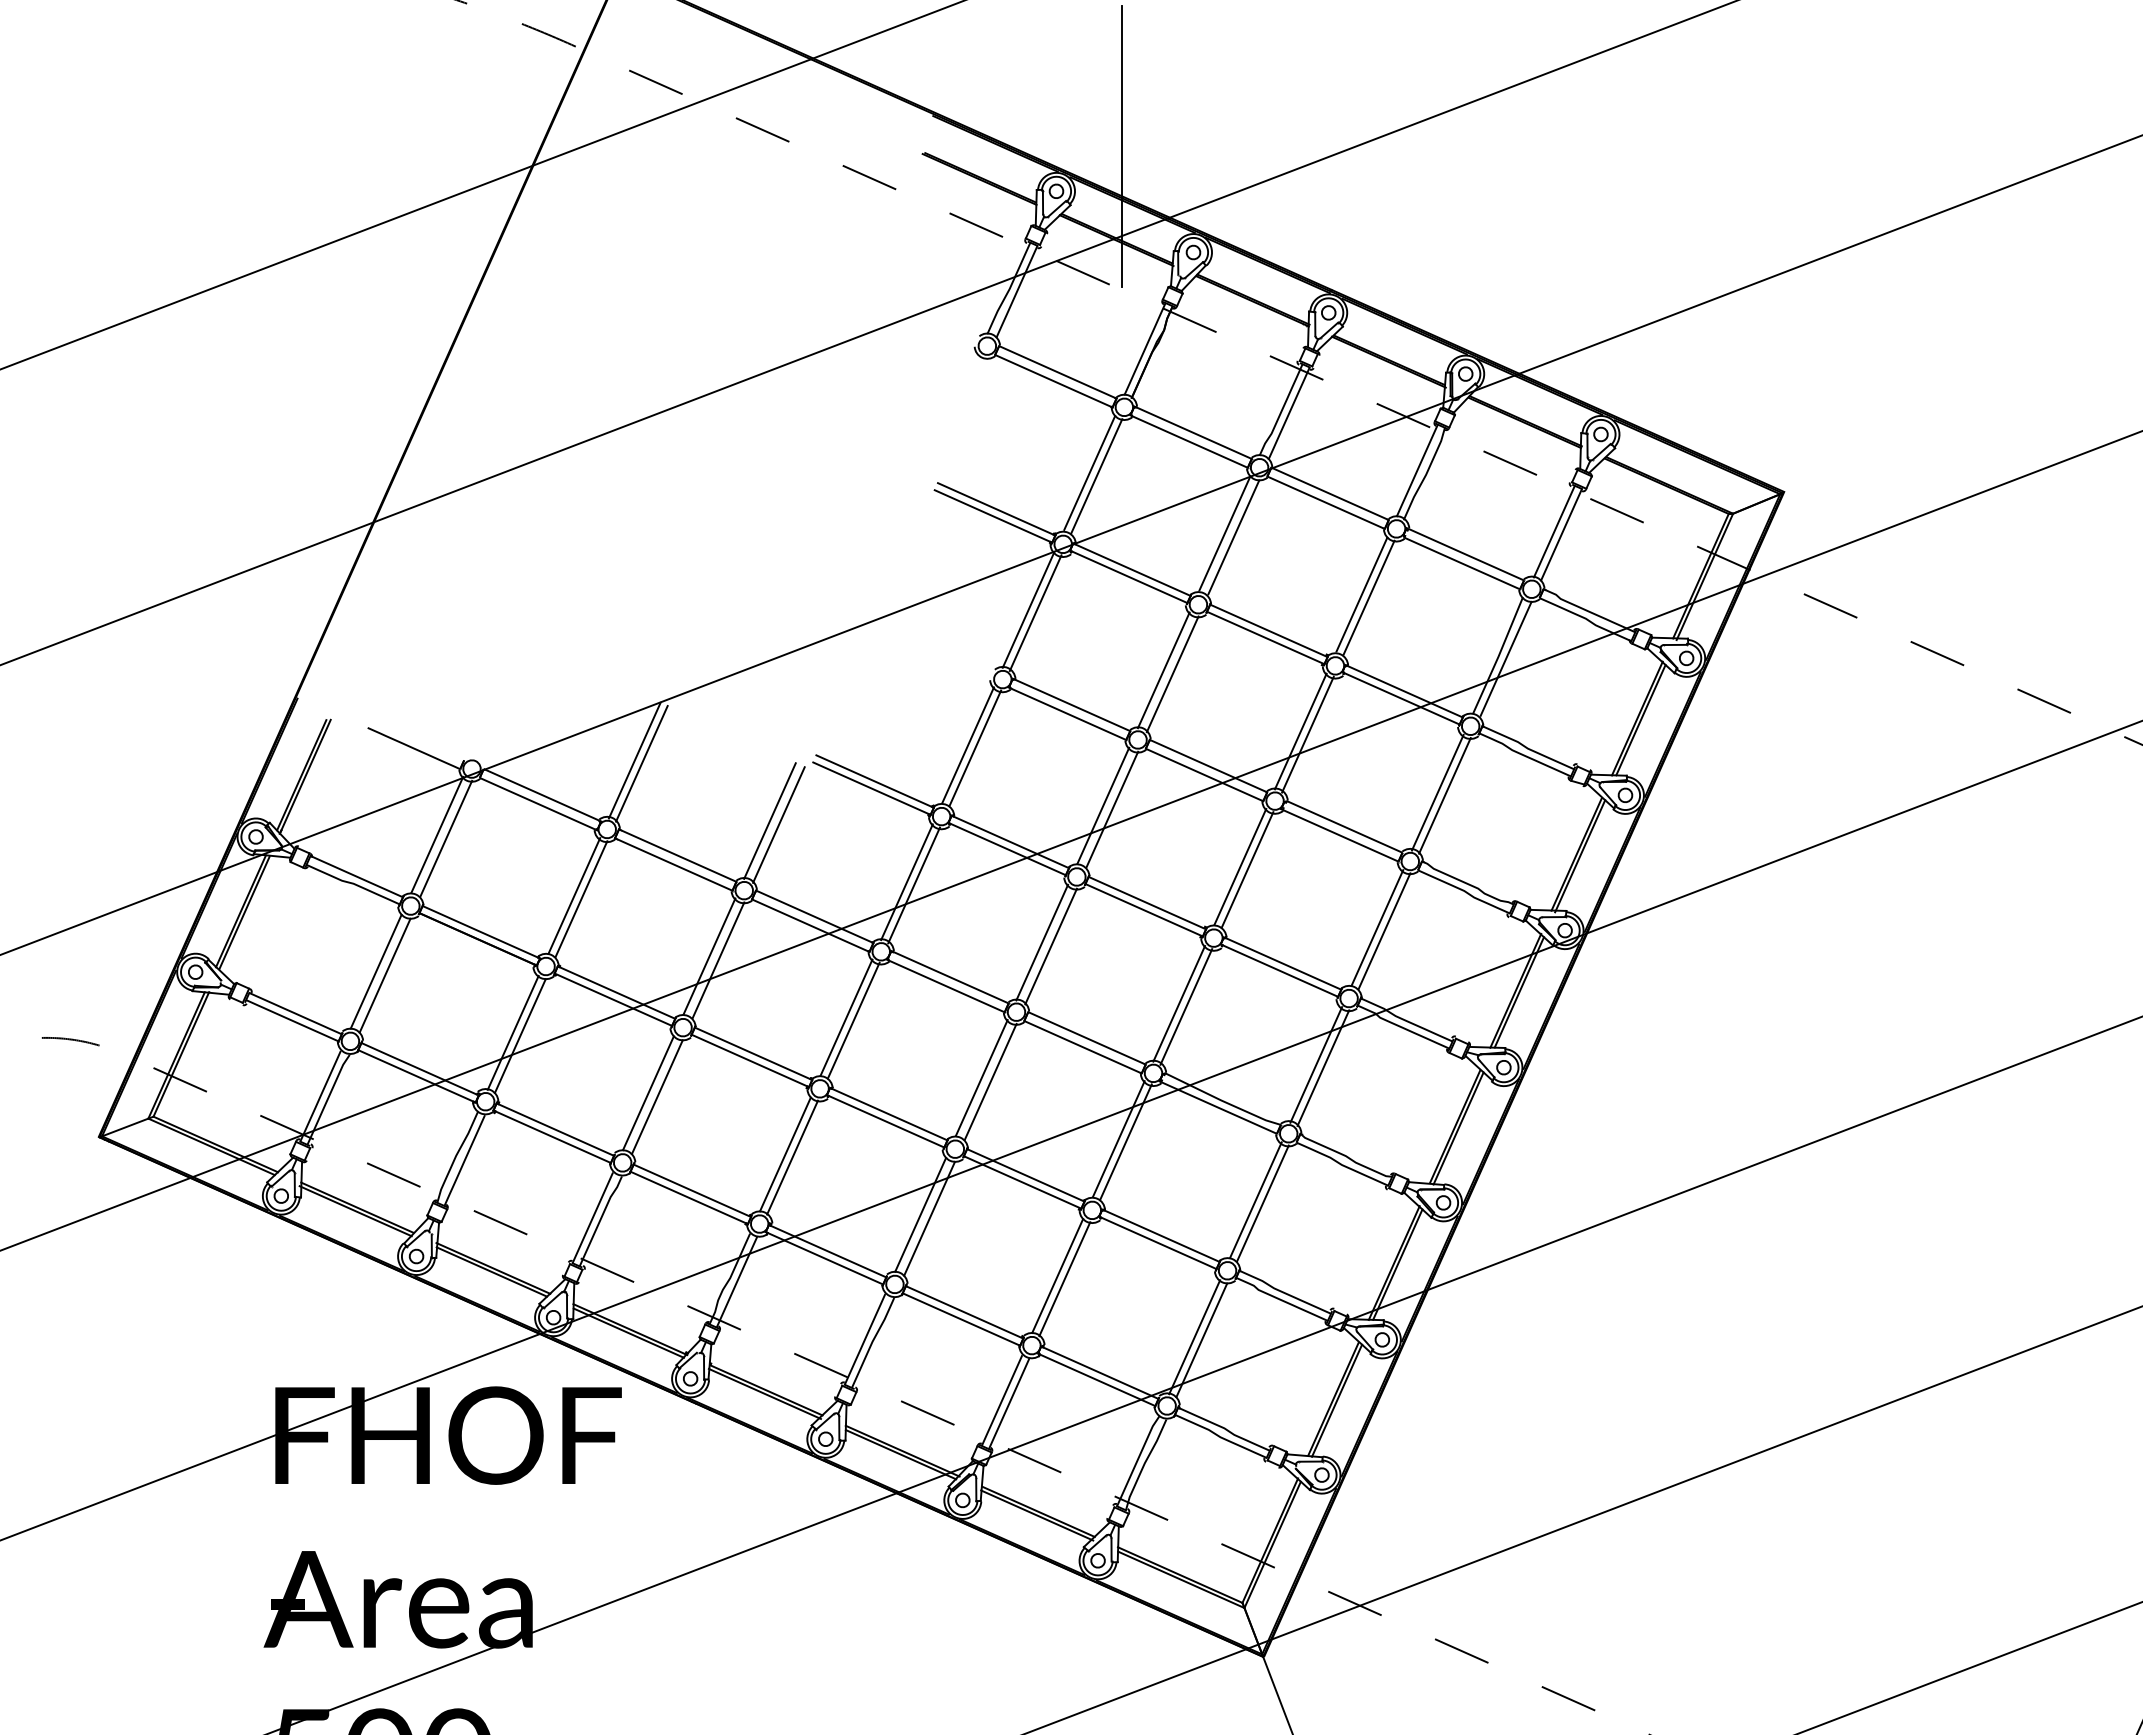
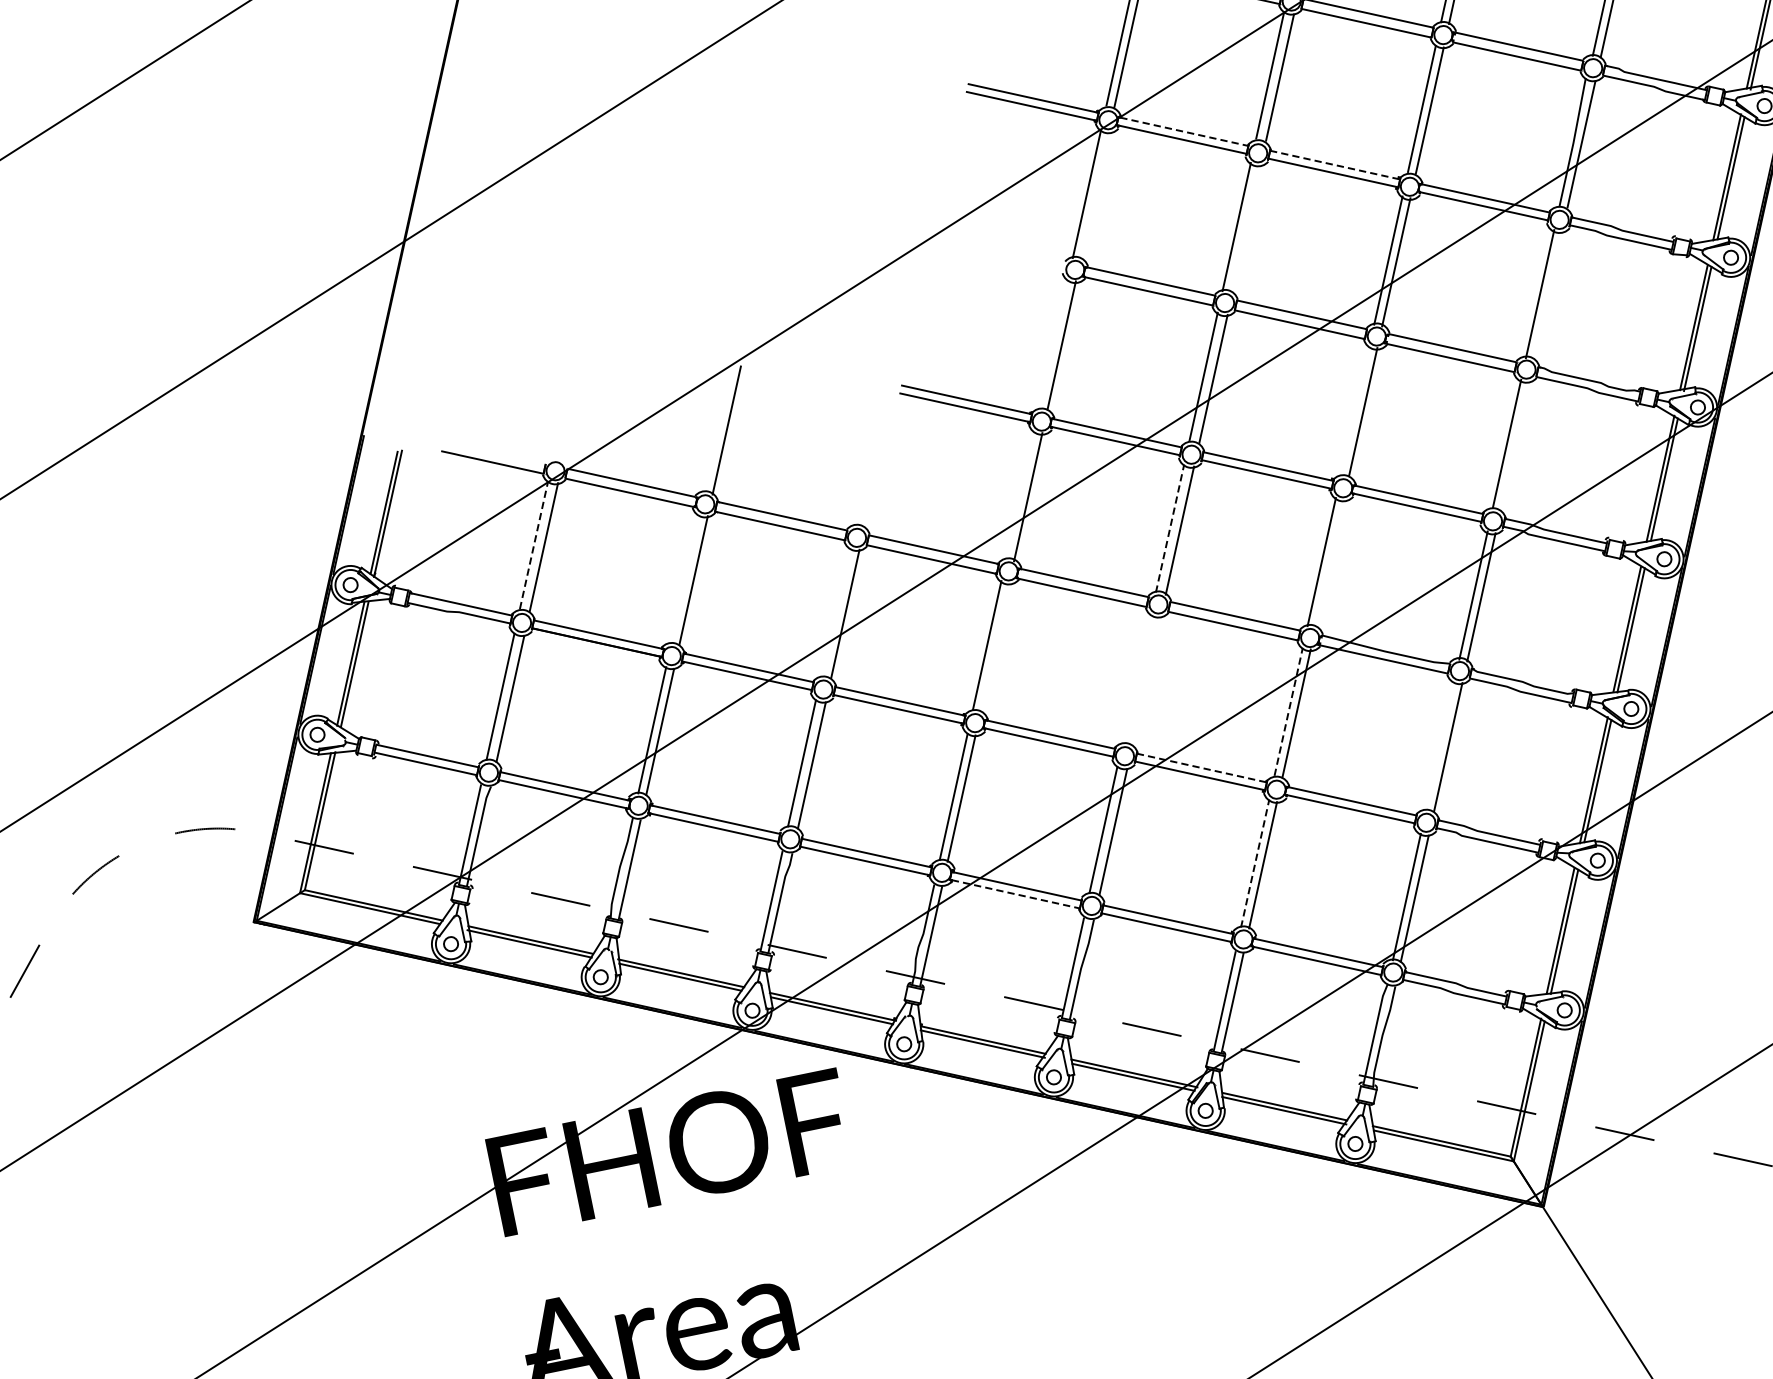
line: (1133, 570) -> (1185, 132), solid -> dashed
line: (1035, 612) -> (1094, 195), removed
line: (1269, 631) -> (1335, 165), solid -> dashed
line: (1172, 674) -> (1246, 229), removed
line: (967, 745) -> (1053, 344), removed
line: (634, 760) -> (718, 428), removed
line: (1444, 795) -> (1547, 295), removed
line: (769, 820) -> (868, 461), removed
line: (778, 824) -> (877, 463), removed
line: (437, 834) -> (534, 544), solid -> dashed
line: (1240, 866) -> (1355, 410), removed
line: (906, 882) -> (1019, 495), removed
line: (574, 895) -> (685, 578), removed
line: (1384, 930) -> (1514, 444), removed
line: (1042, 942) -> (1170, 528), solid -> dashed
line: (709, 956) -> (835, 611), removed
line: (1186, 1006) -> (1329, 563), removed
line: (853, 1020) -> (994, 646), removed
line: (981, 1077) -> (1136, 678), removed
line: (990, 1081) -> (1146, 680), removed
line: (1119, 1138) -> (1289, 711), solid -> dashed
line: (1026, 1175) -> (1202, 768), solid -> dashed
line: (1255, 1200) -> (1440, 745), removed
line: (825, 1258) -> (1016, 894), solid -> dashed
line: (1058, 1275) -> (1255, 862), solid -> dashed

